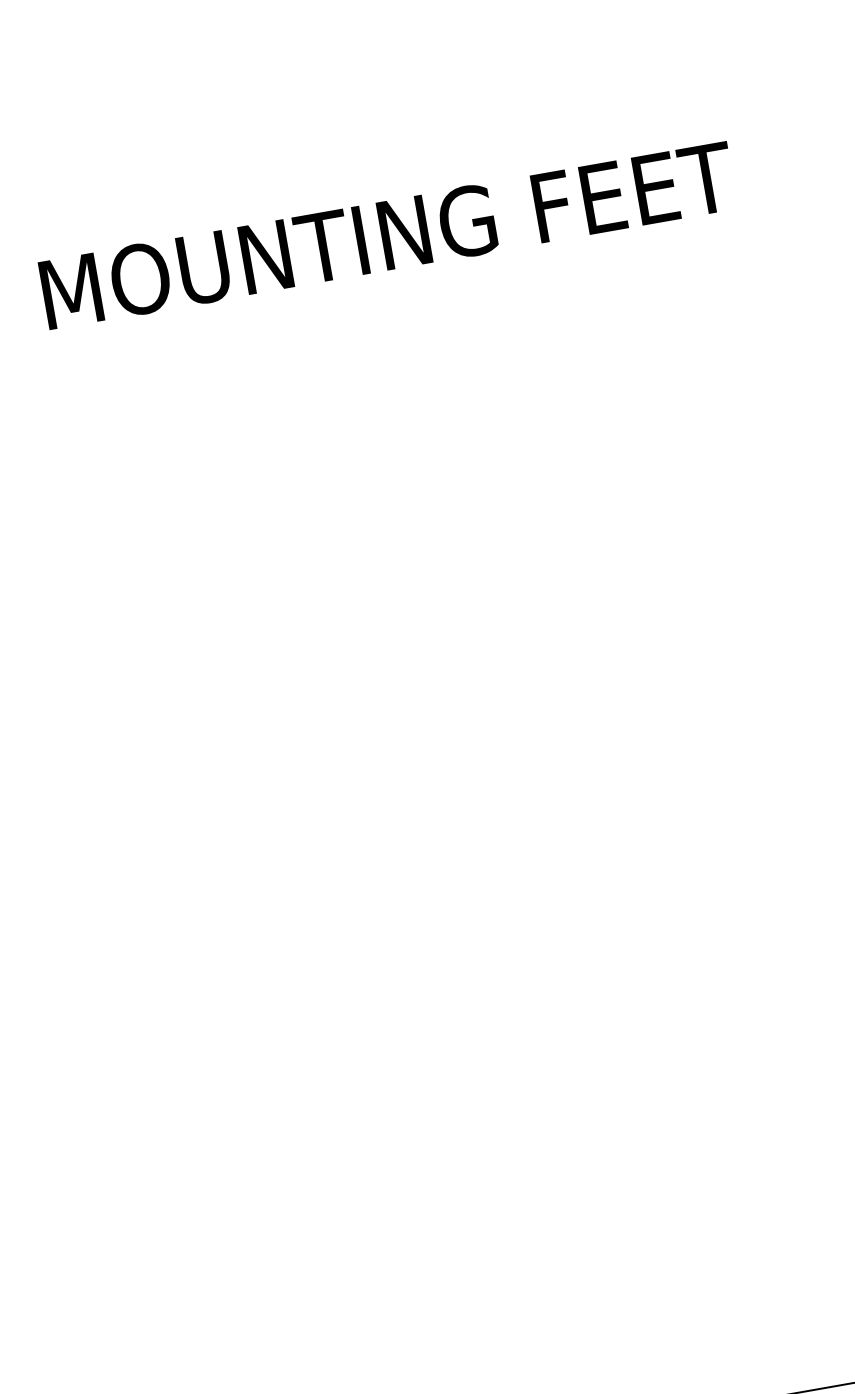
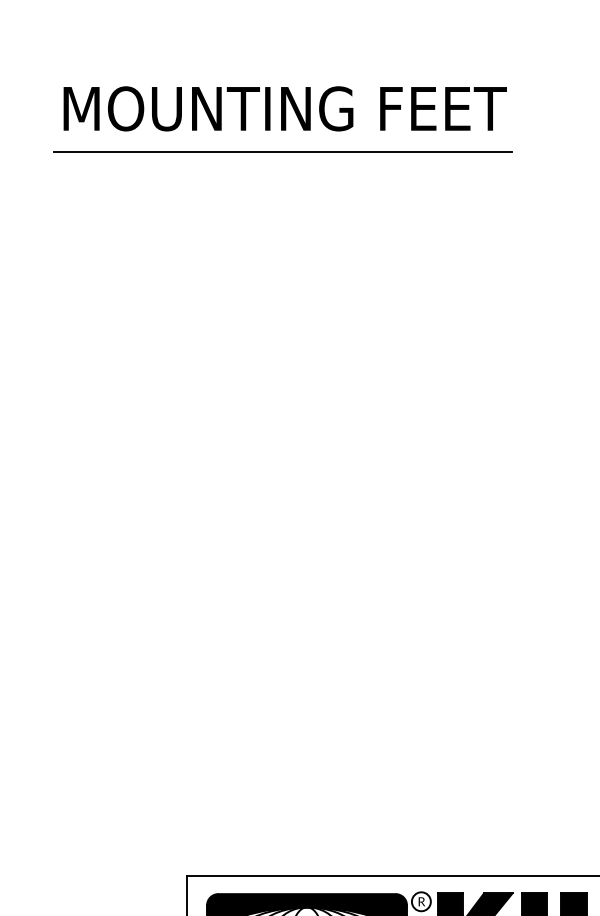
line: (397, 303) -> (283, 152), added

